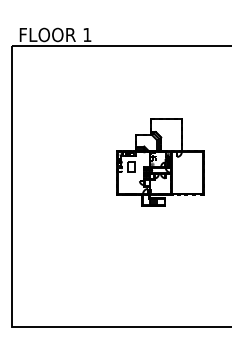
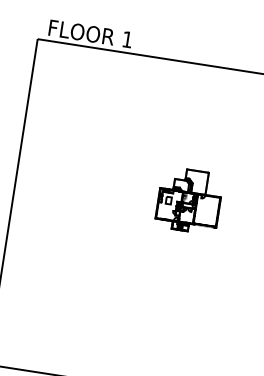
part: (160, 162) -> (189, 200), size x0.6

